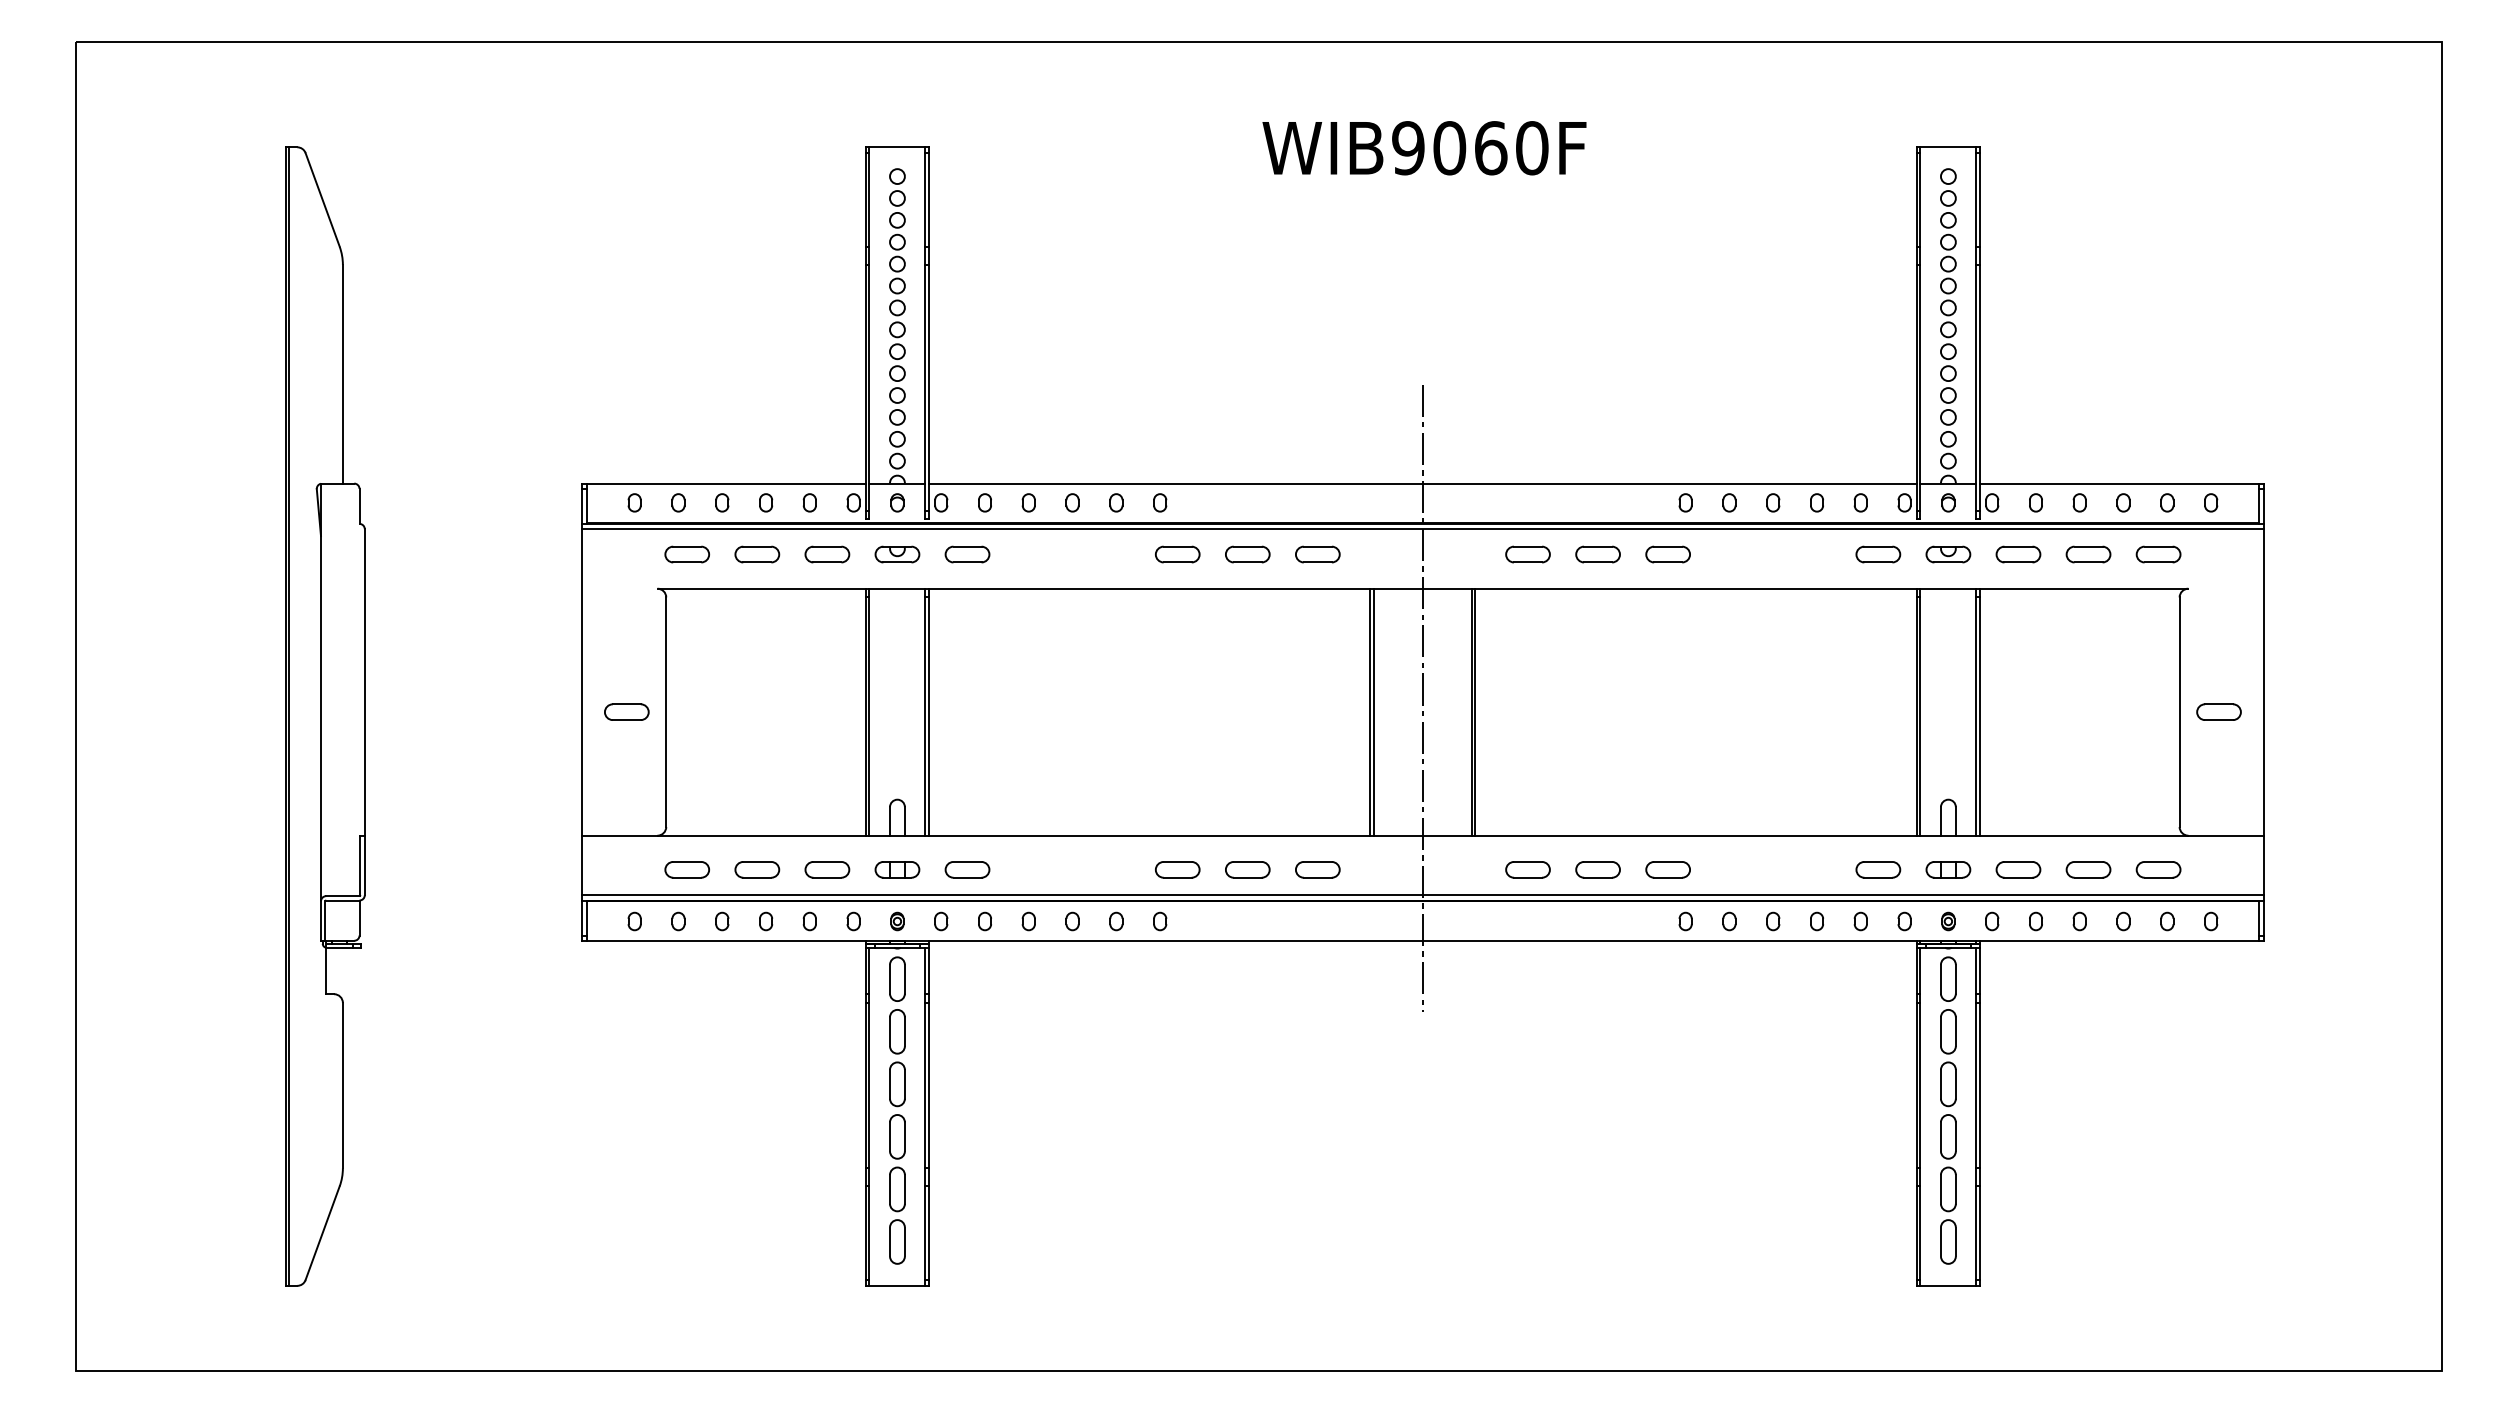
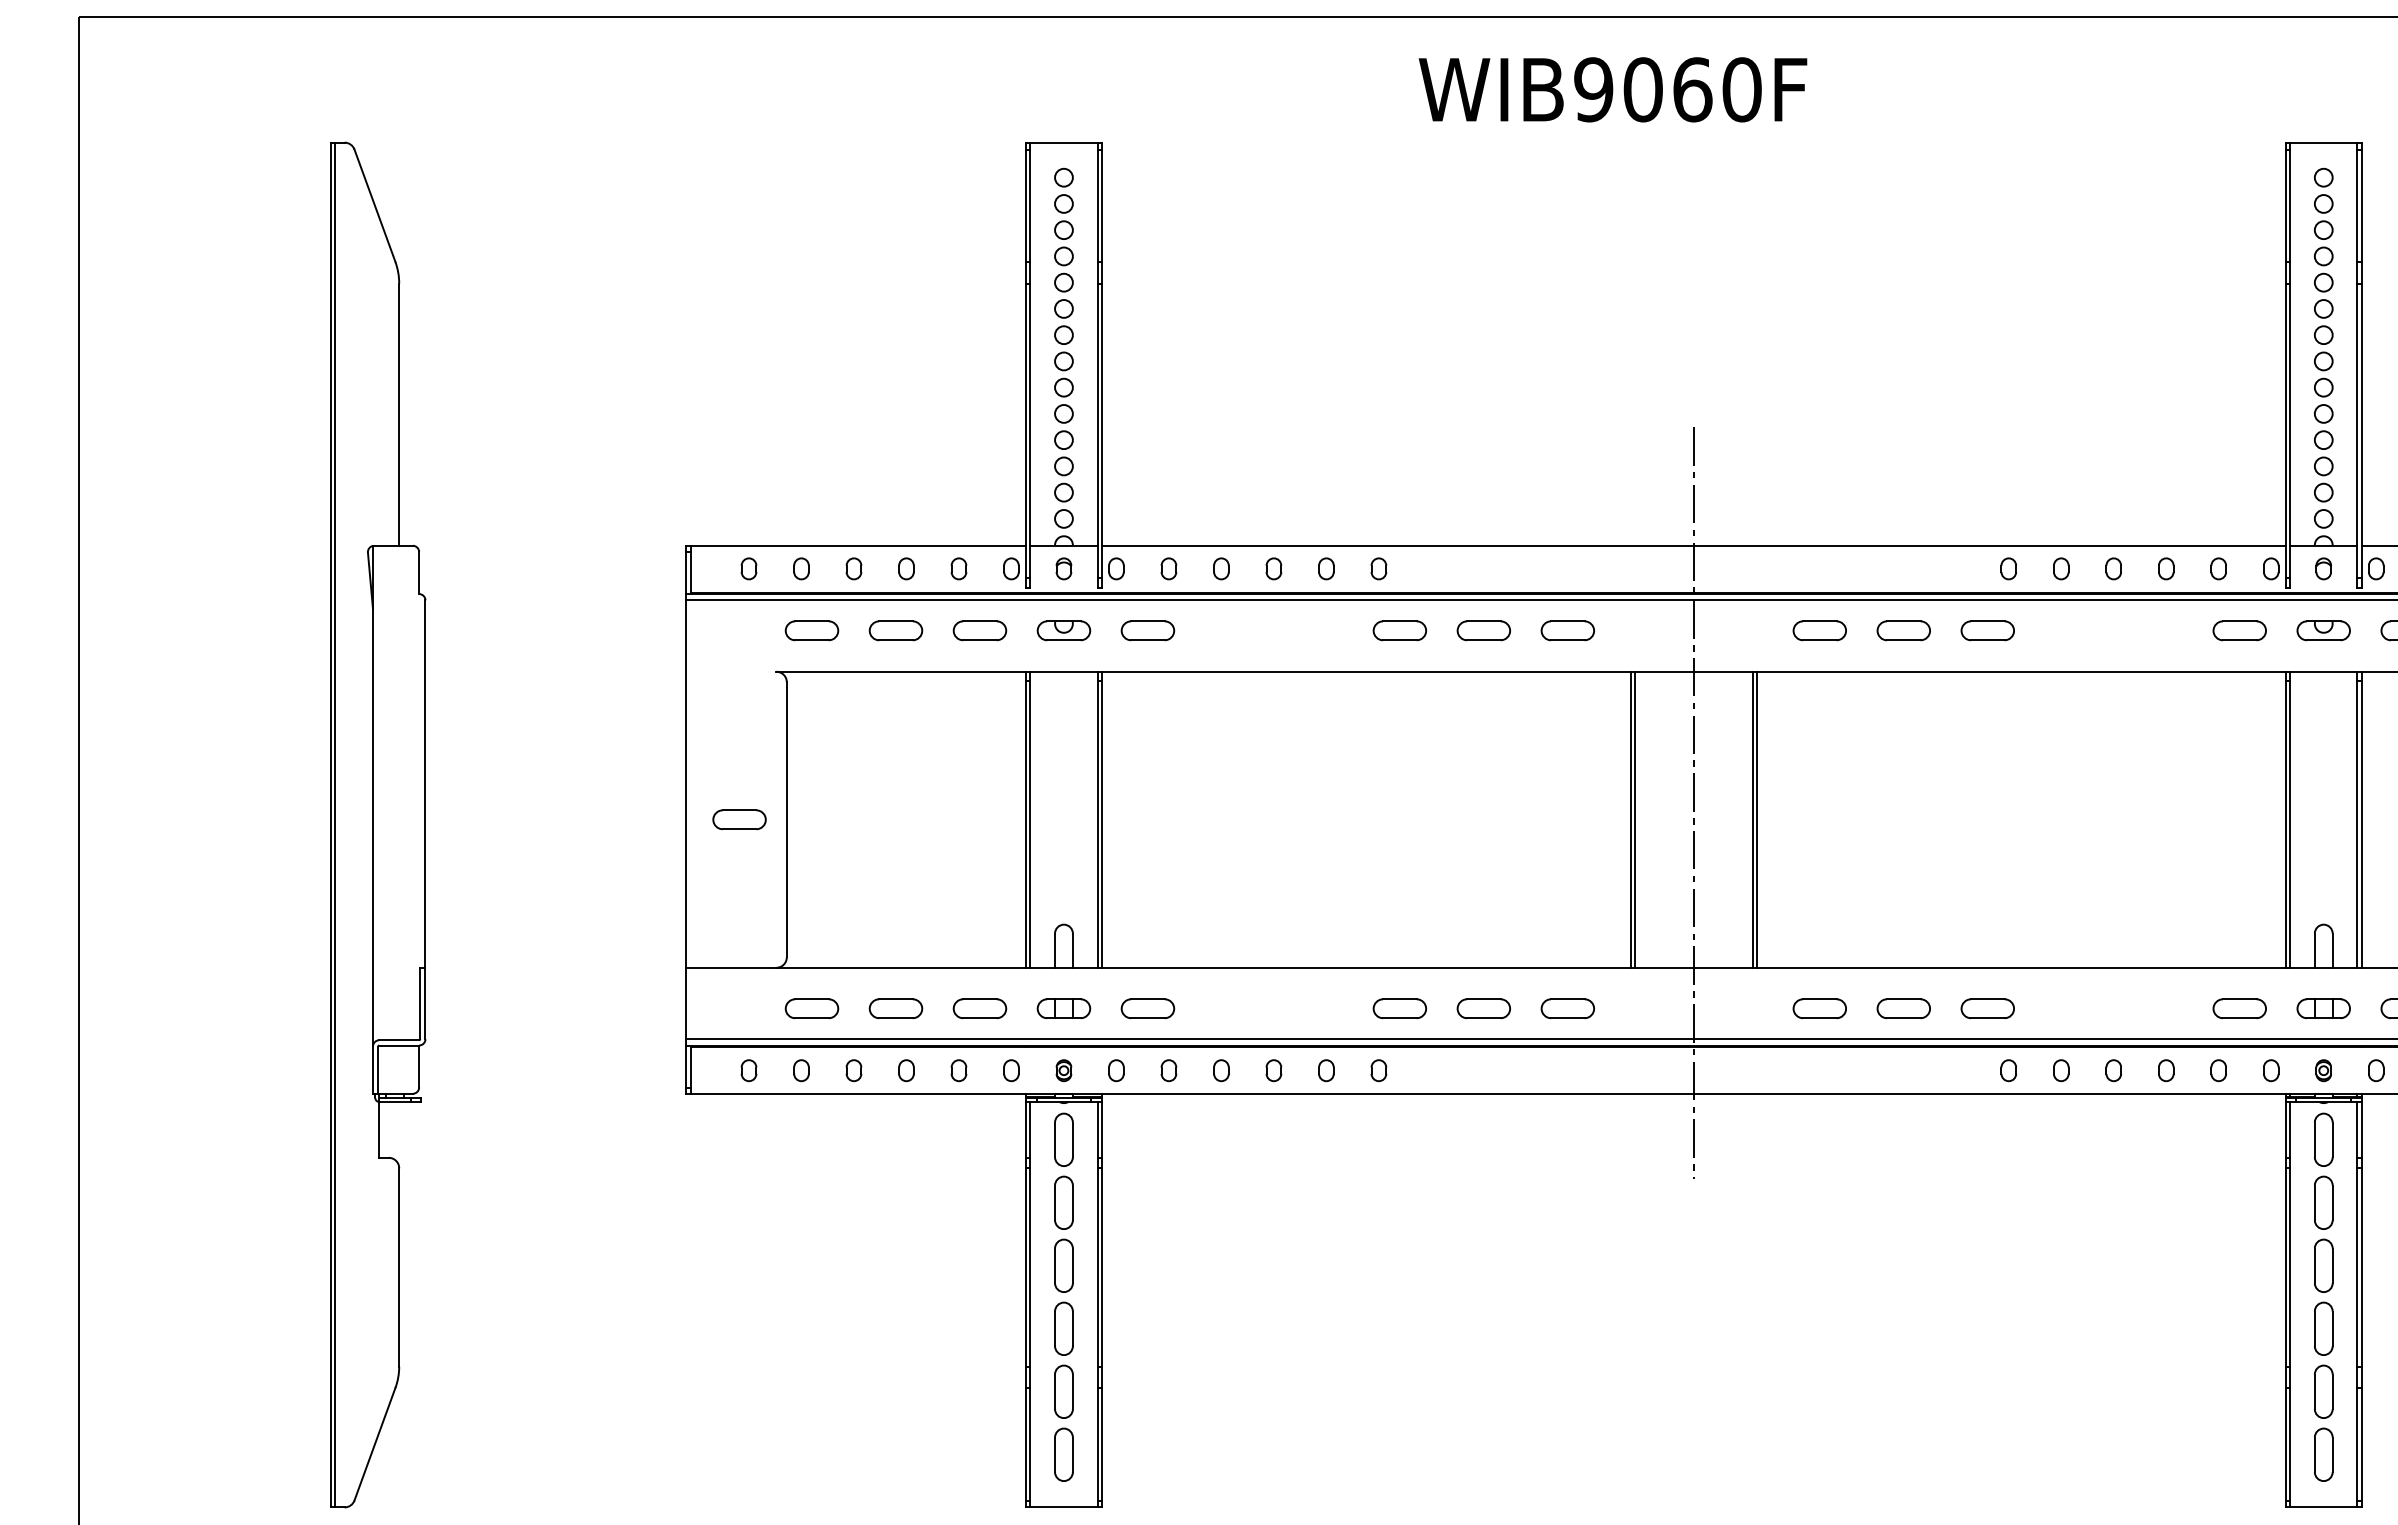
text: (1424, 148) -> (1613, 90), moved

